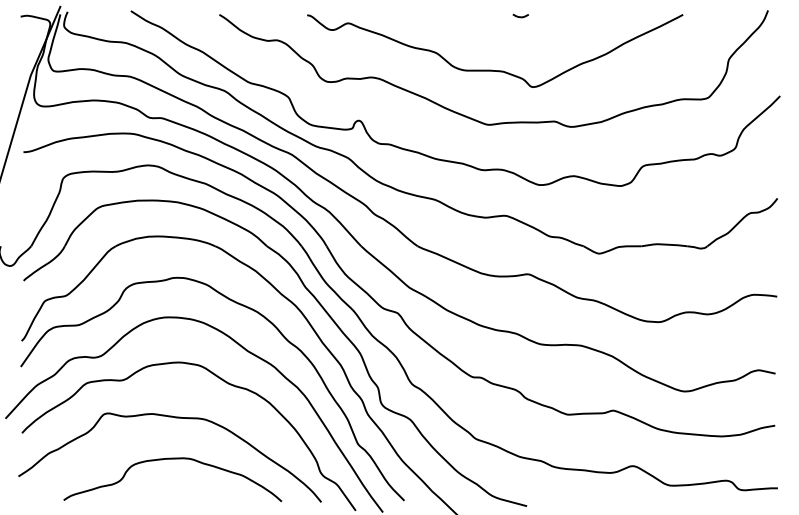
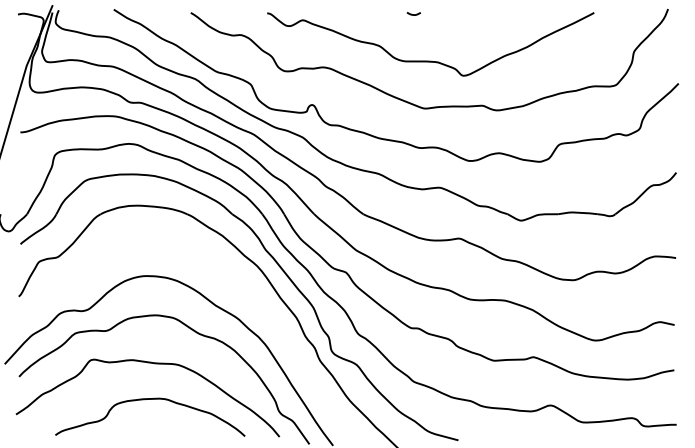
curve: (520, 16) -> (413, 14), moved
curve: (266, 320) -> (231, 278), removed

